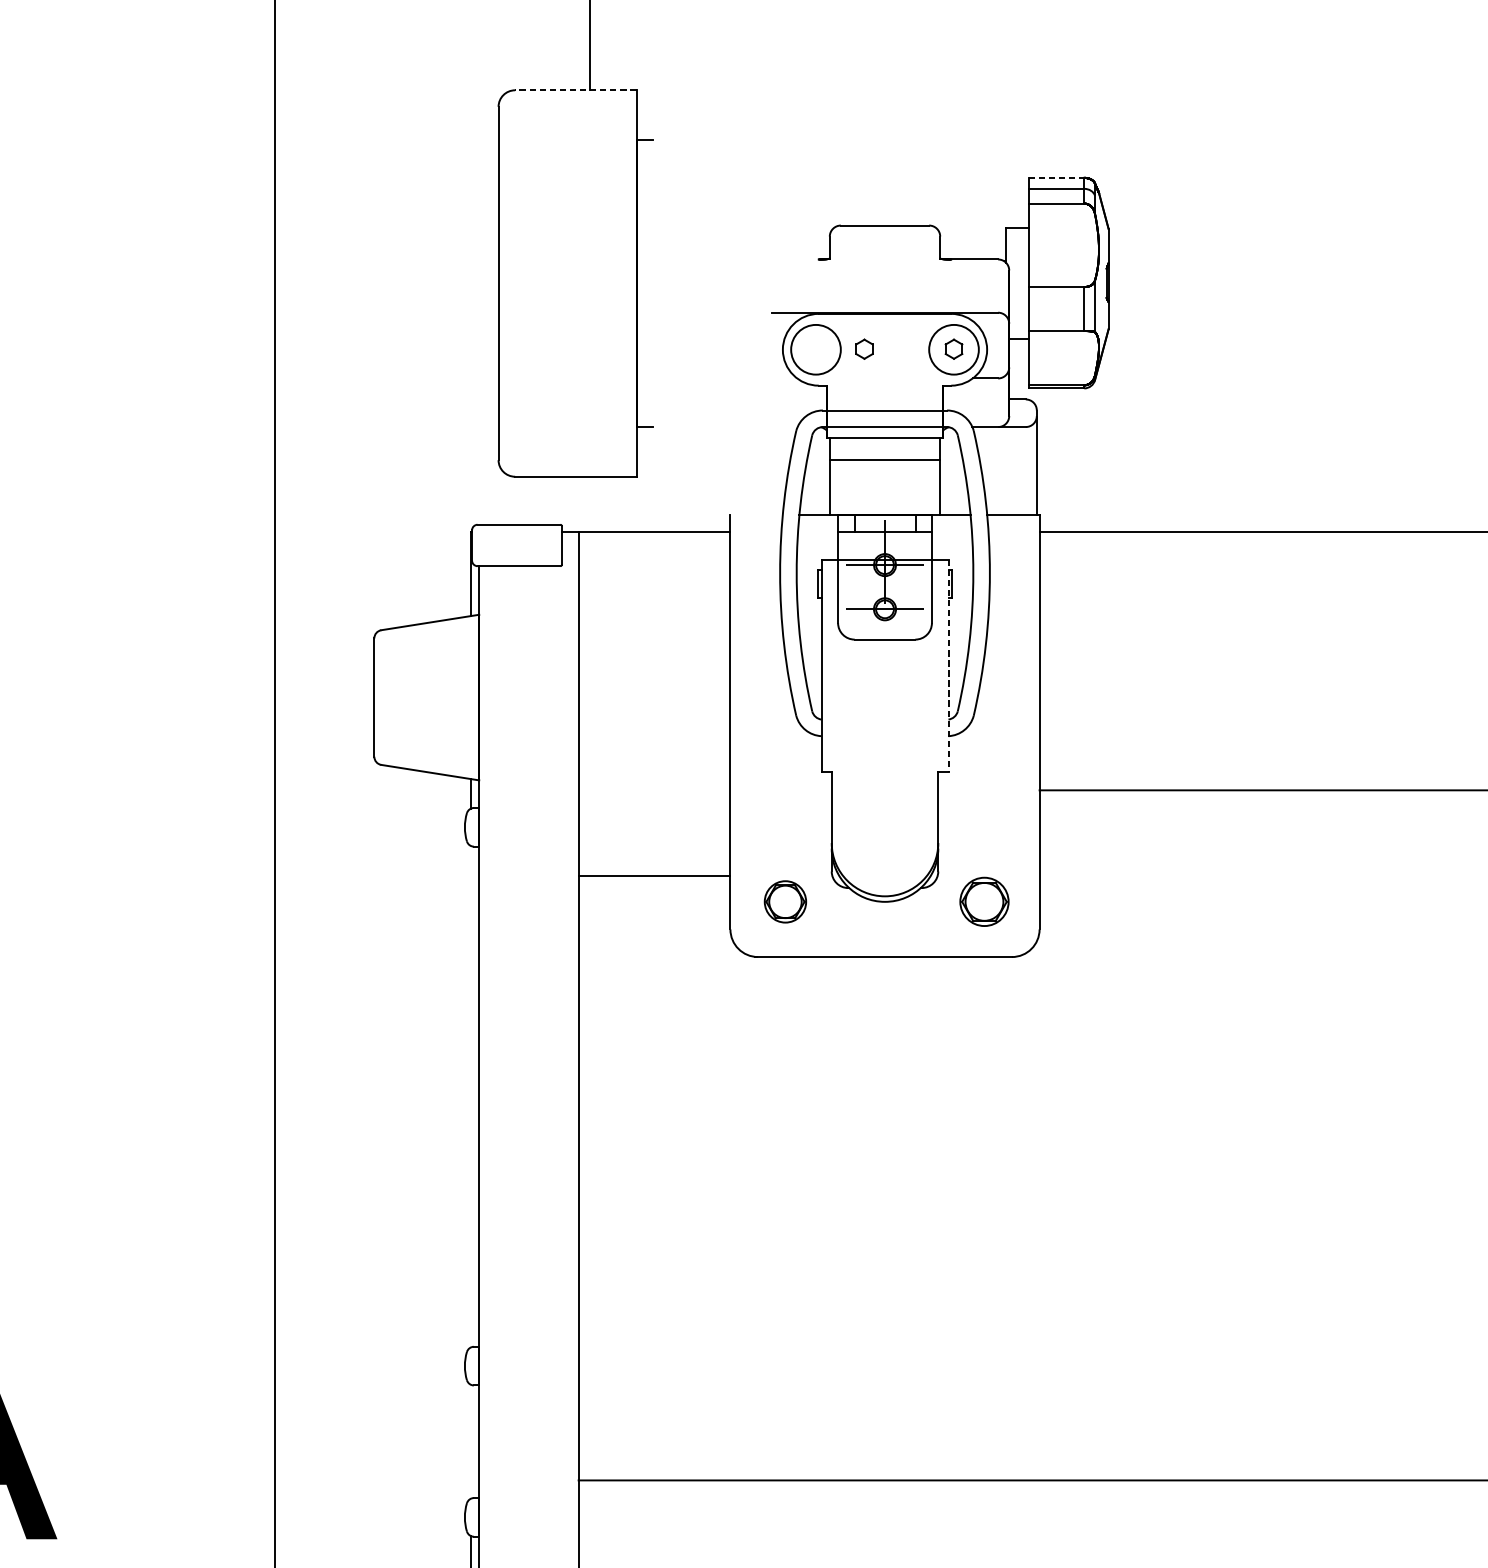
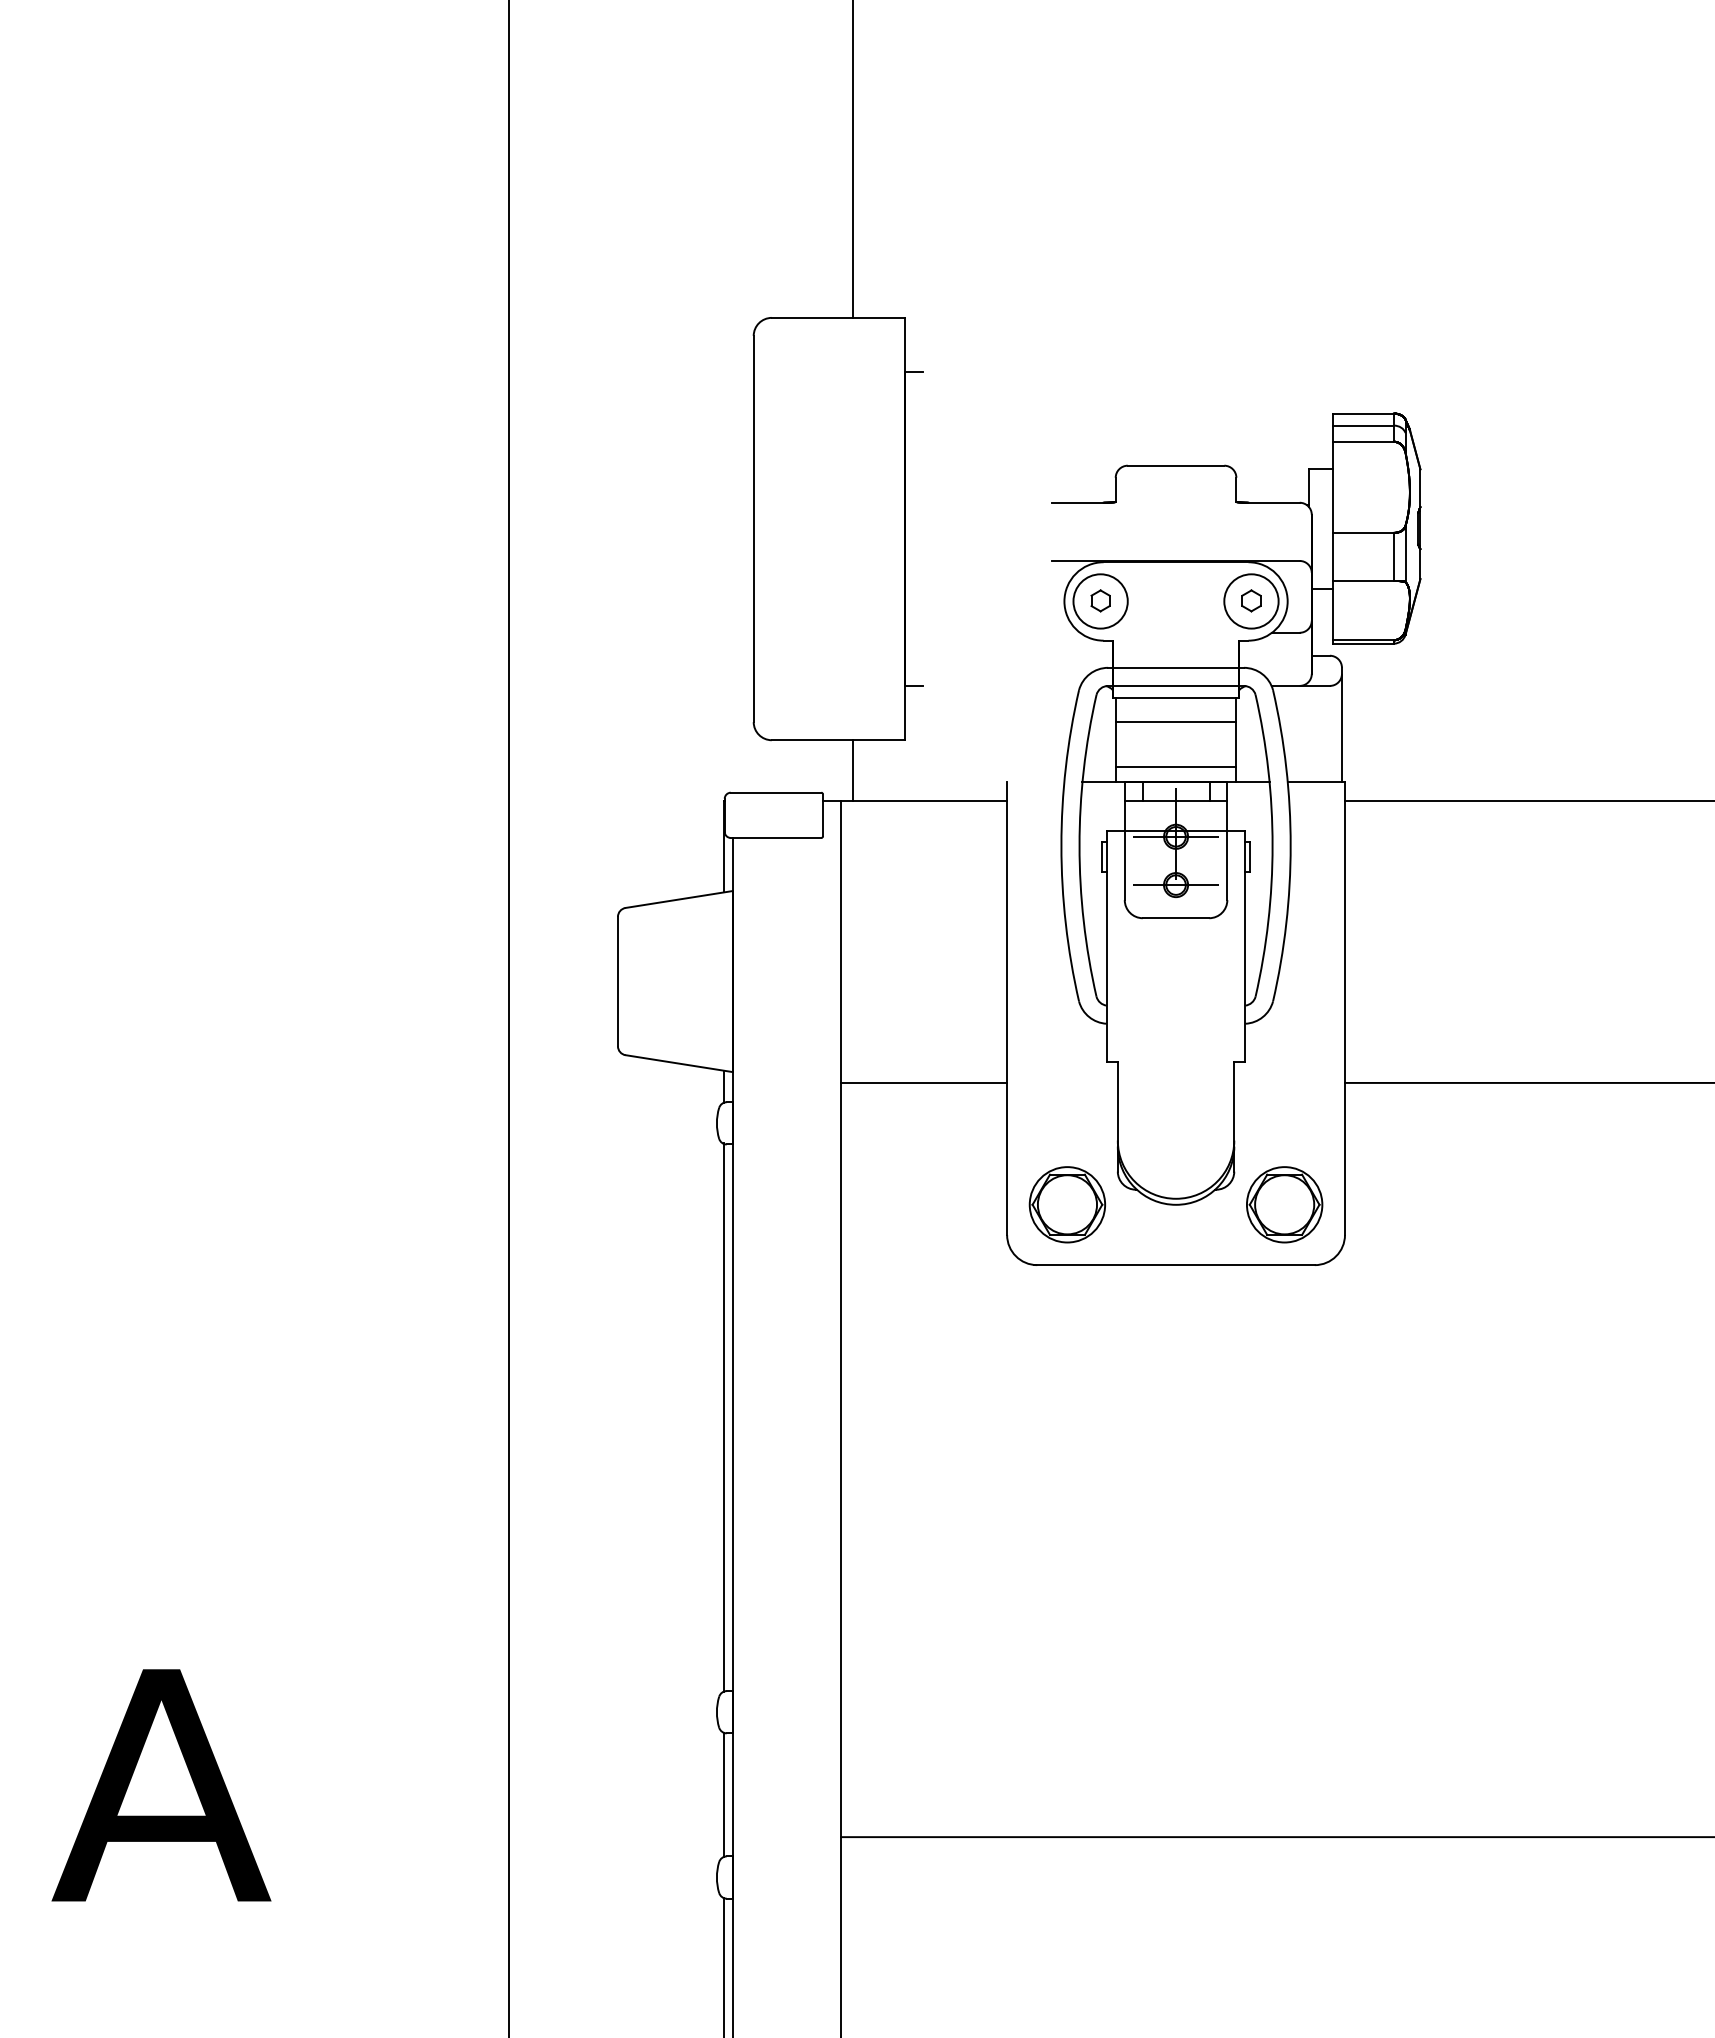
line: (575, 89) -> (837, 317), dashed -> solid
line: (1056, 177) -> (1363, 413), dashed -> solid
line: (794, 259) -> (1077, 502), added
part: (864, 348) -> (1100, 600), moved
line: (884, 501) -> (1175, 767), added
line: (589, 504) -> (853, 770), added
line: (948, 665) -> (1245, 946), dashed -> solid
line: (654, 875) -> (924, 1082), moved
part: (784, 901) -> (1066, 1204), size x1.67
part: (984, 901) -> (1284, 1204), size x1.43
line: (470, 1095) -> (723, 1416), added
line: (470, 1441) -> (723, 1794), added

